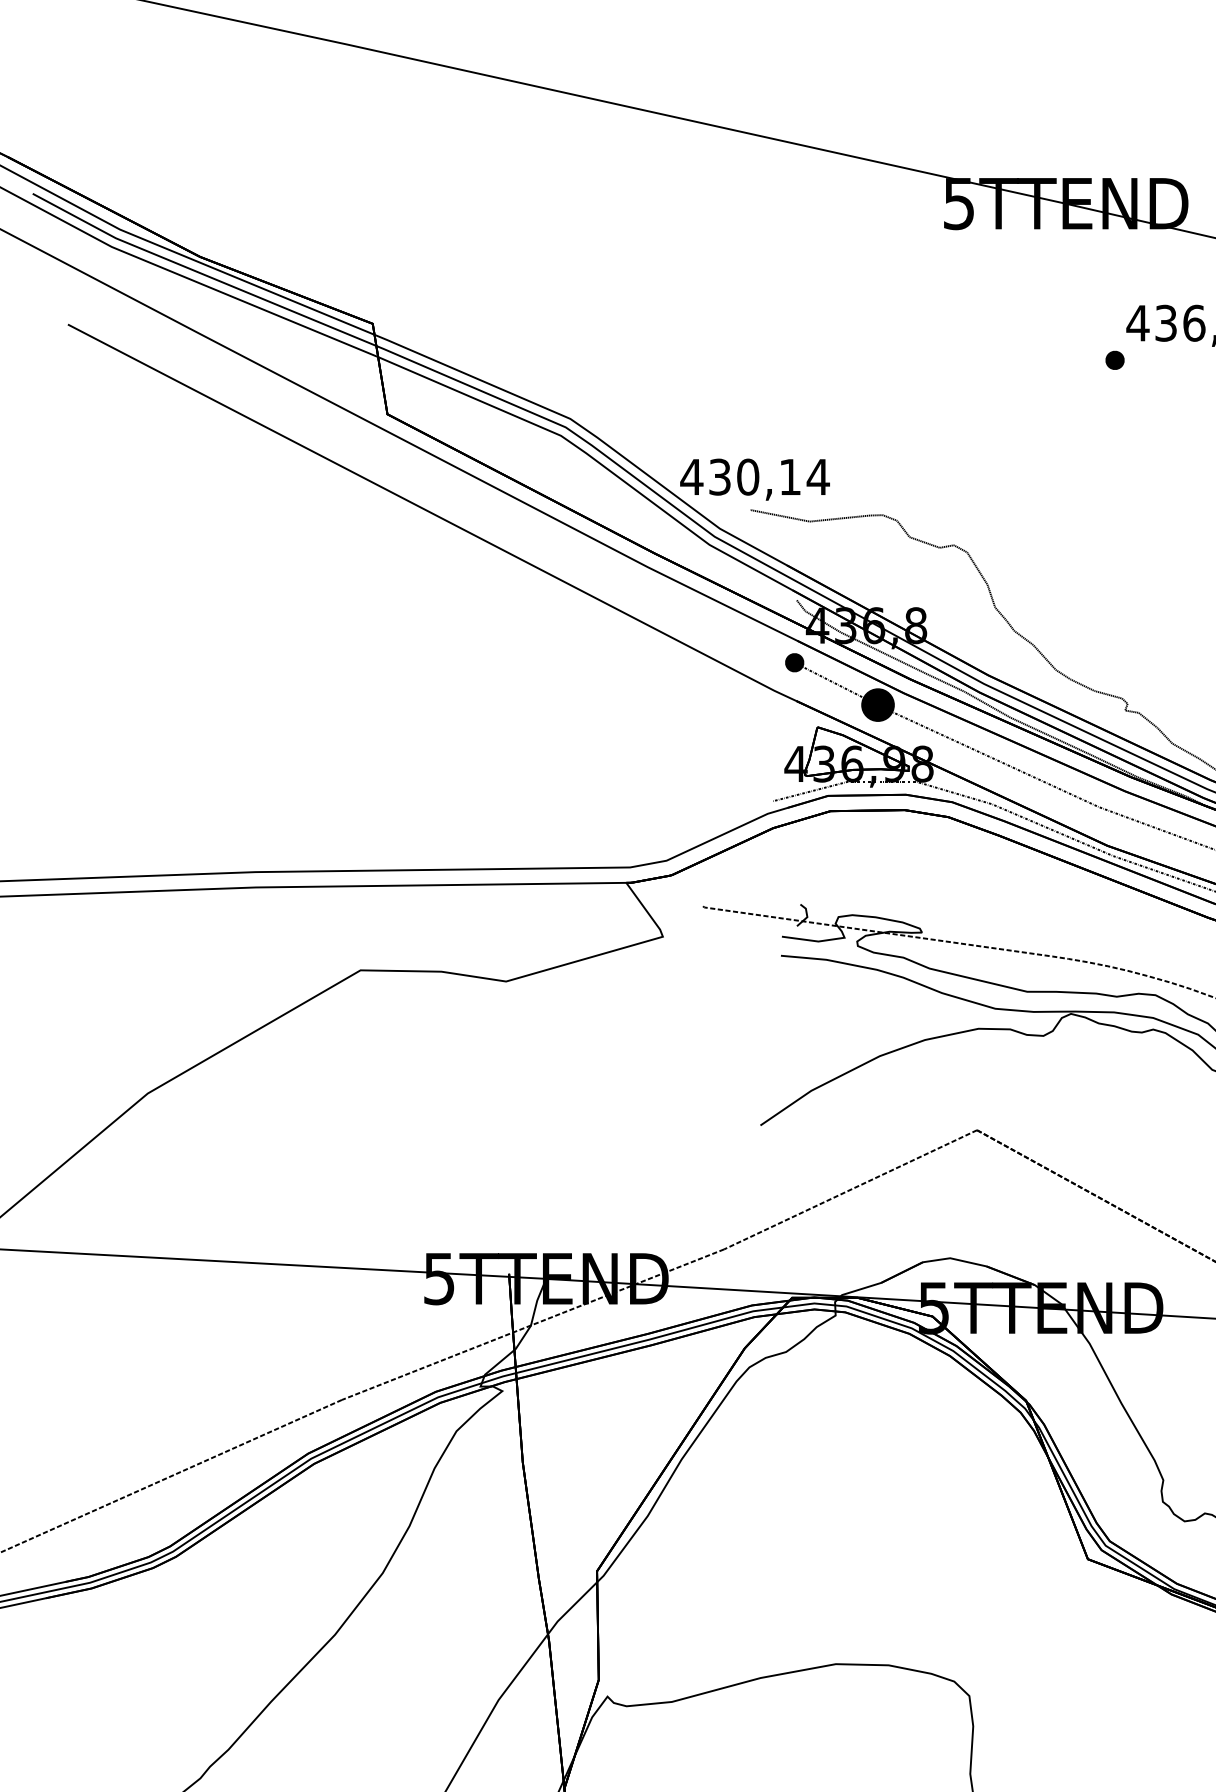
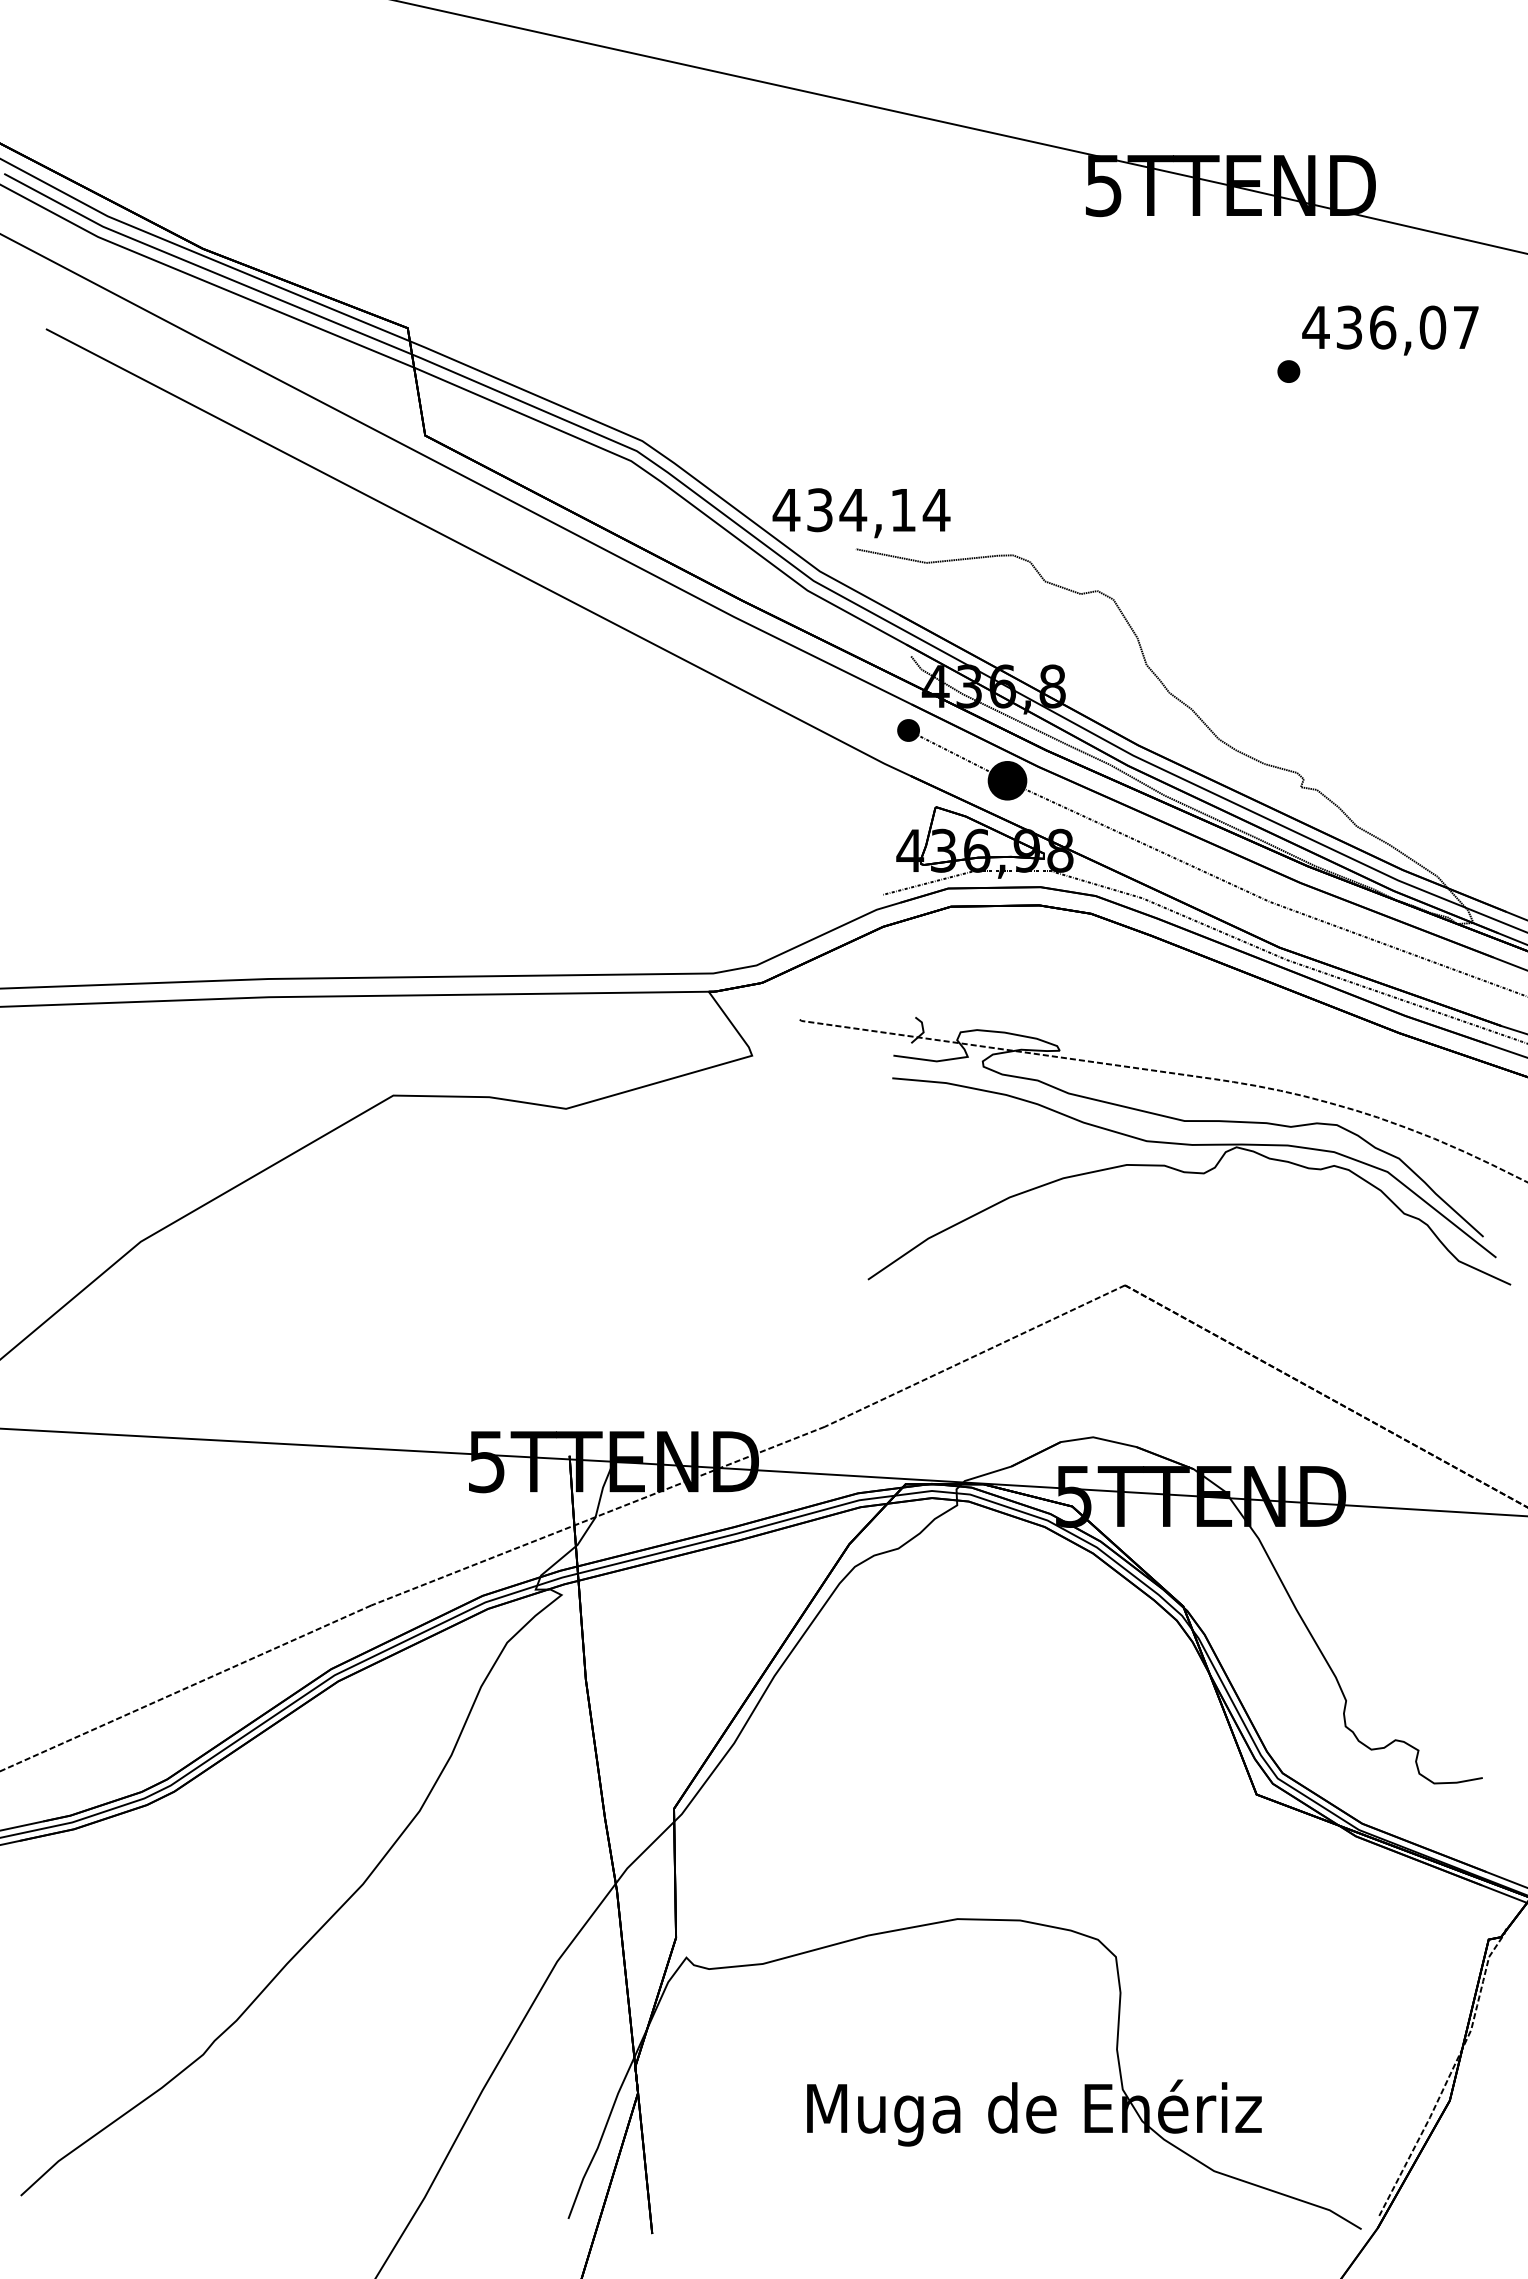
text: (748, 477) -> (853, 510), 430,14 -> 434,14

